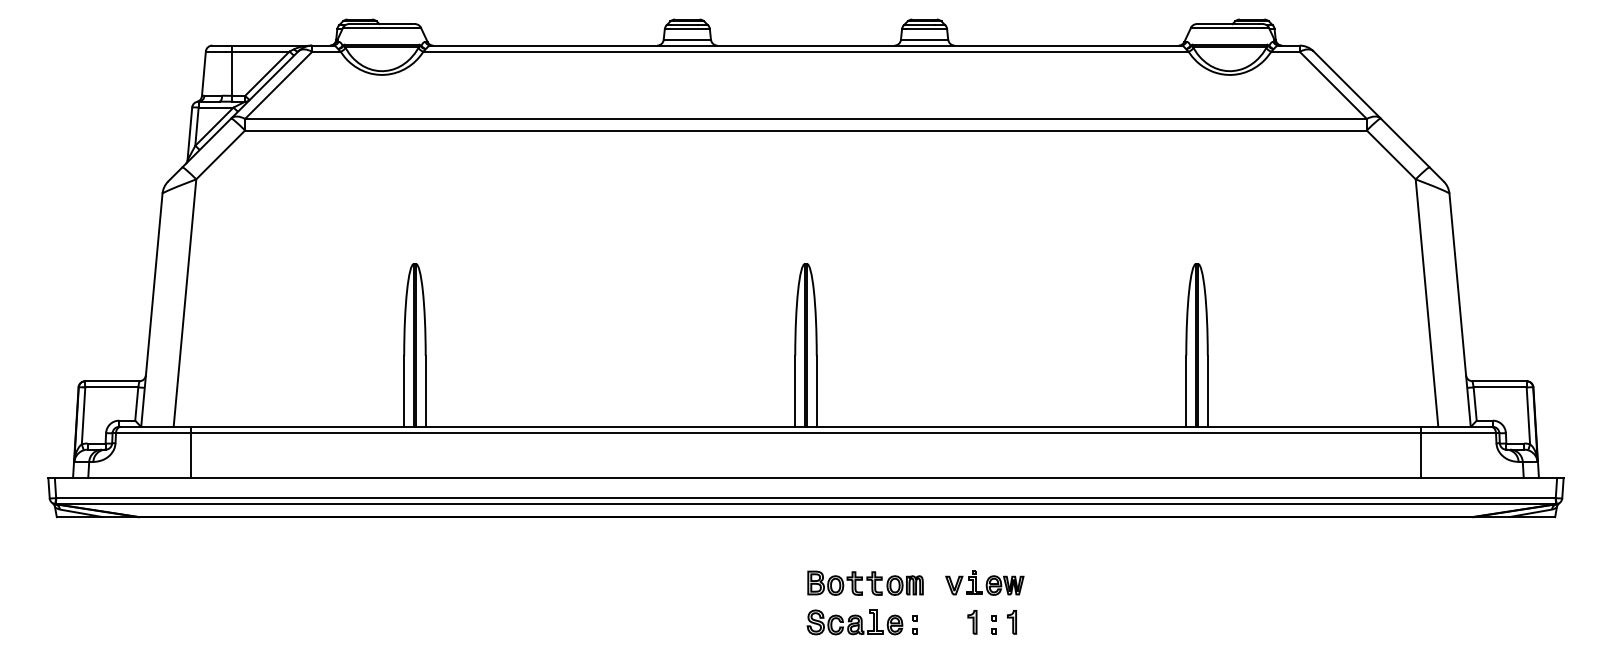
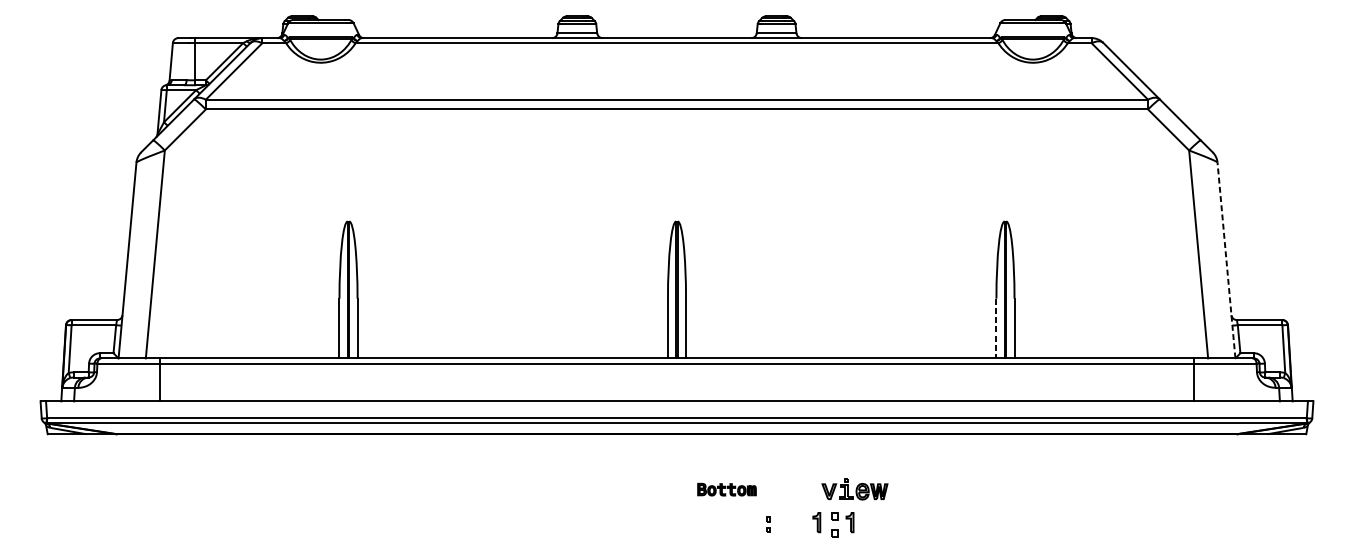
line: (1460, 309) -> (1226, 259), solid -> dashed
line: (1186, 391) -> (996, 328), solid -> dashed
part: (865, 582) -> (726, 489), size x0.6
part: (984, 582) -> (854, 489), moved
part: (854, 622) -> (717, 522), removed
part: (993, 624) -> (834, 524), size x1.6

